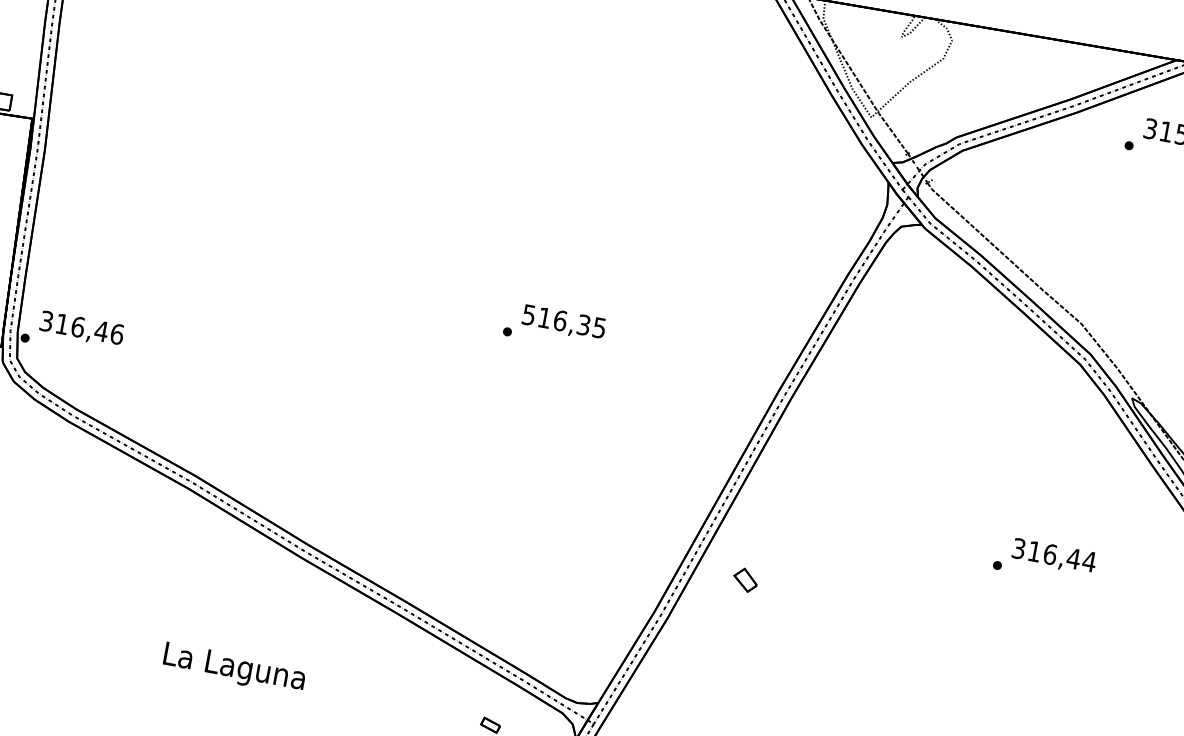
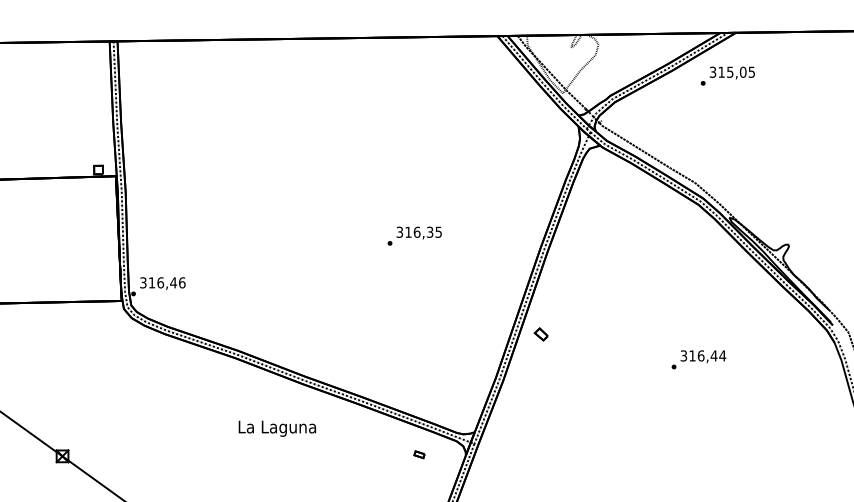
text: (528, 313) -> (399, 231), 516,35 -> 316,35
text: (1044, 560) -> (698, 359), moved
part: (744, 580) -> (540, 334), moved
text: (232, 668) -> (276, 428), moved

